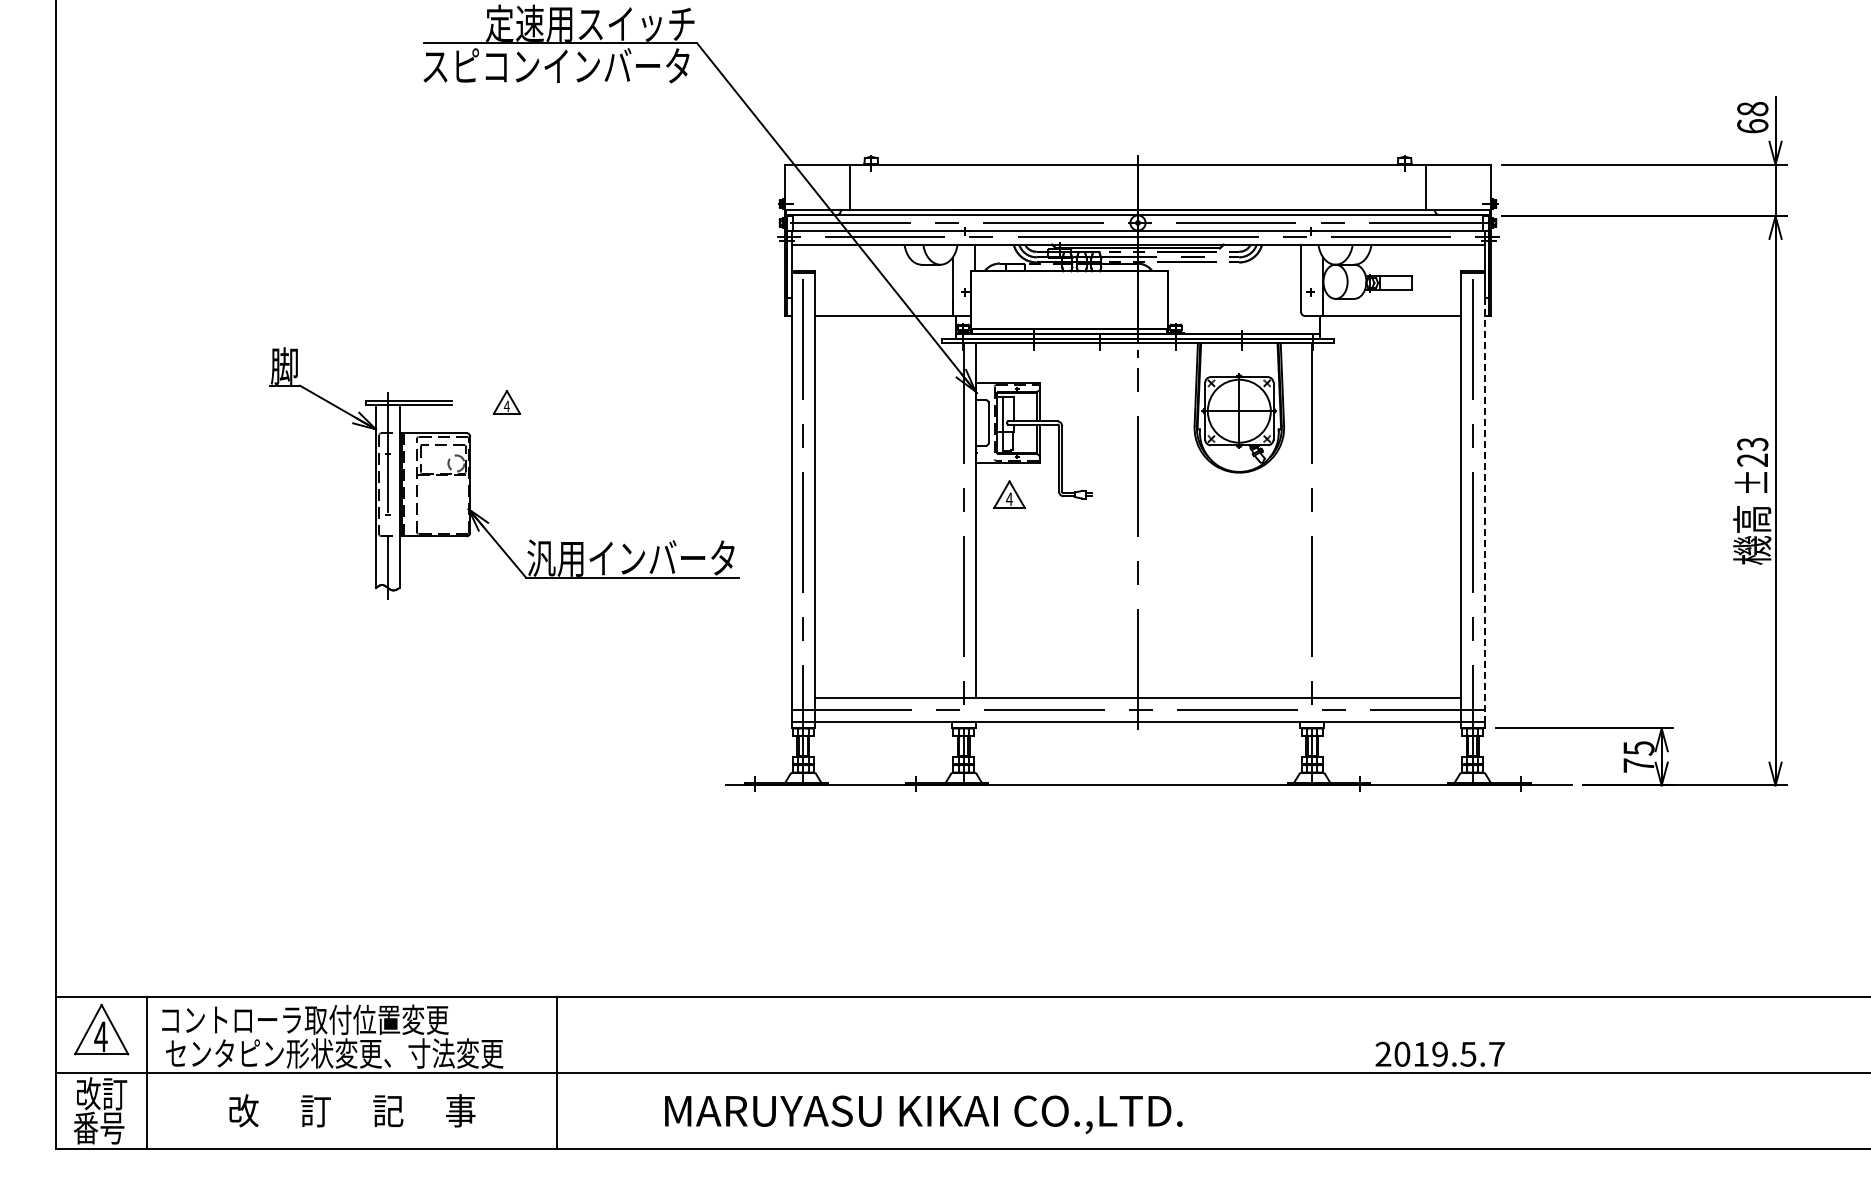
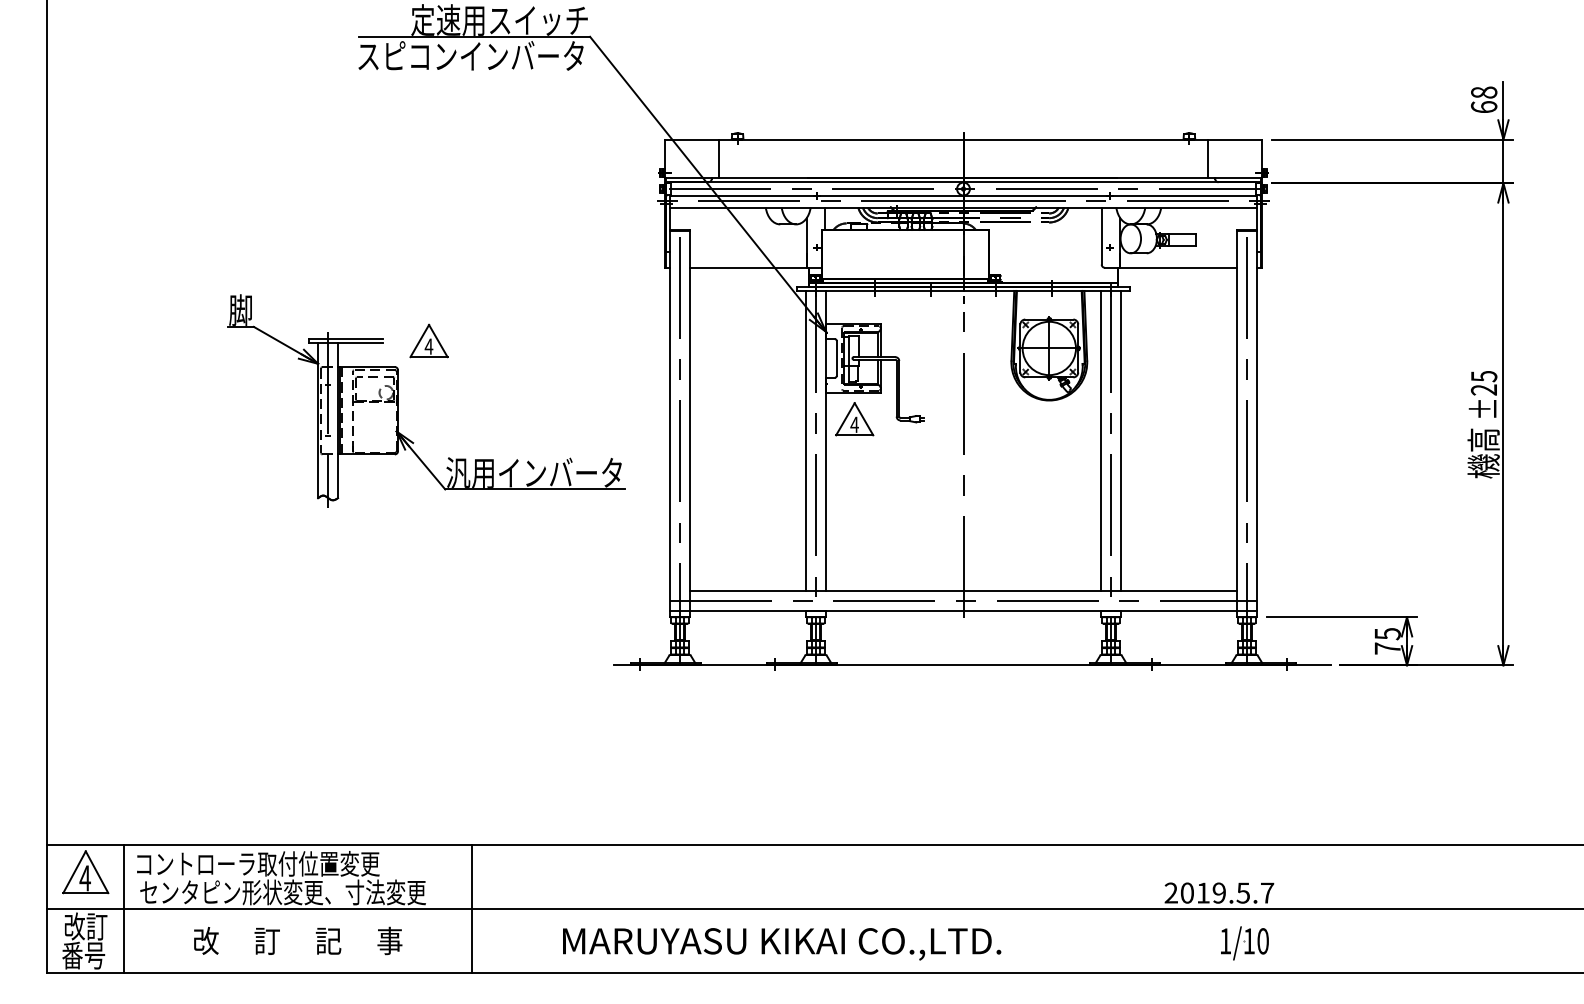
part: (506, 402) -> (428, 341), size x1.67
text: (1752, 443) -> (1483, 375), ±23 -> ±25
part: (1009, 494) -> (854, 419), size x1.43
line: (1484, 509) -> (1256, 431), dashed -> solid
line: (952, 520) -> (806, 441), added
line: (1300, 520) -> (1101, 441), added
line: (1323, 520) -> (1120, 441), added
part: (1470, 1113) -> (1245, 943), added

